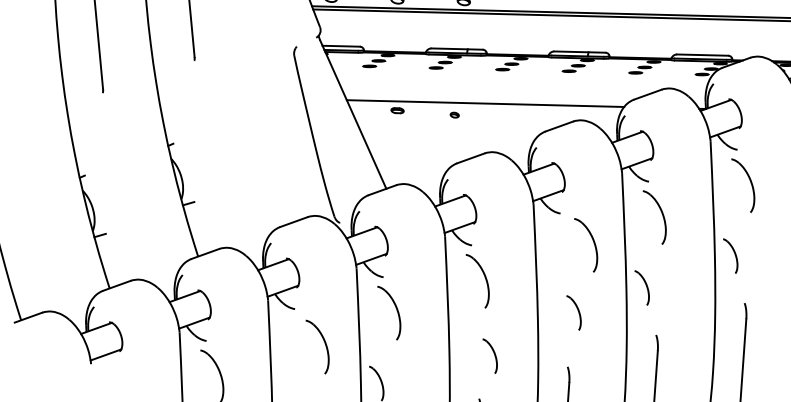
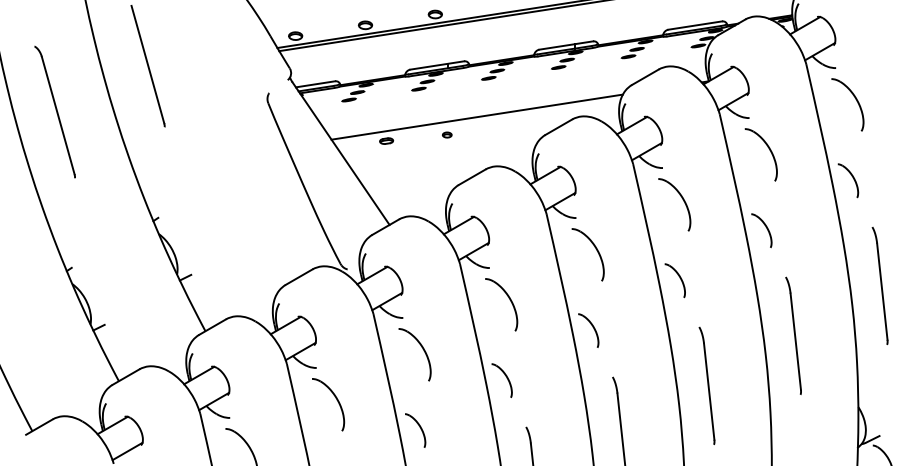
part: (592, 241) -> (595, 249), moved
part: (573, 312) -> (588, 330), moved
part: (324, 344) -> (336, 400), moved
part: (489, 356) -> (501, 380), moved

